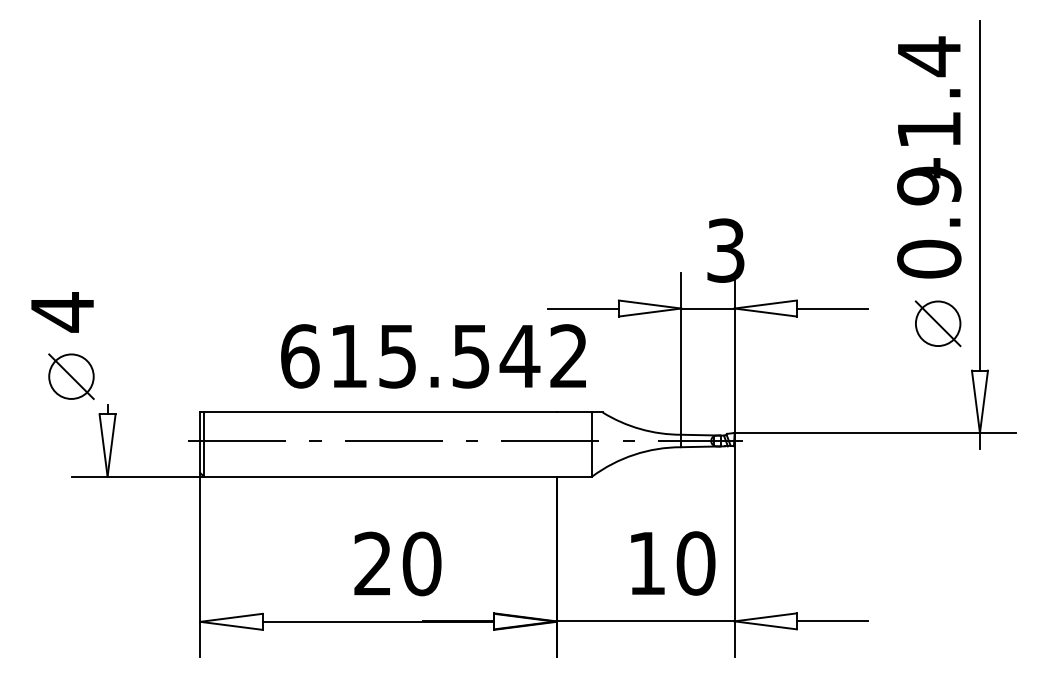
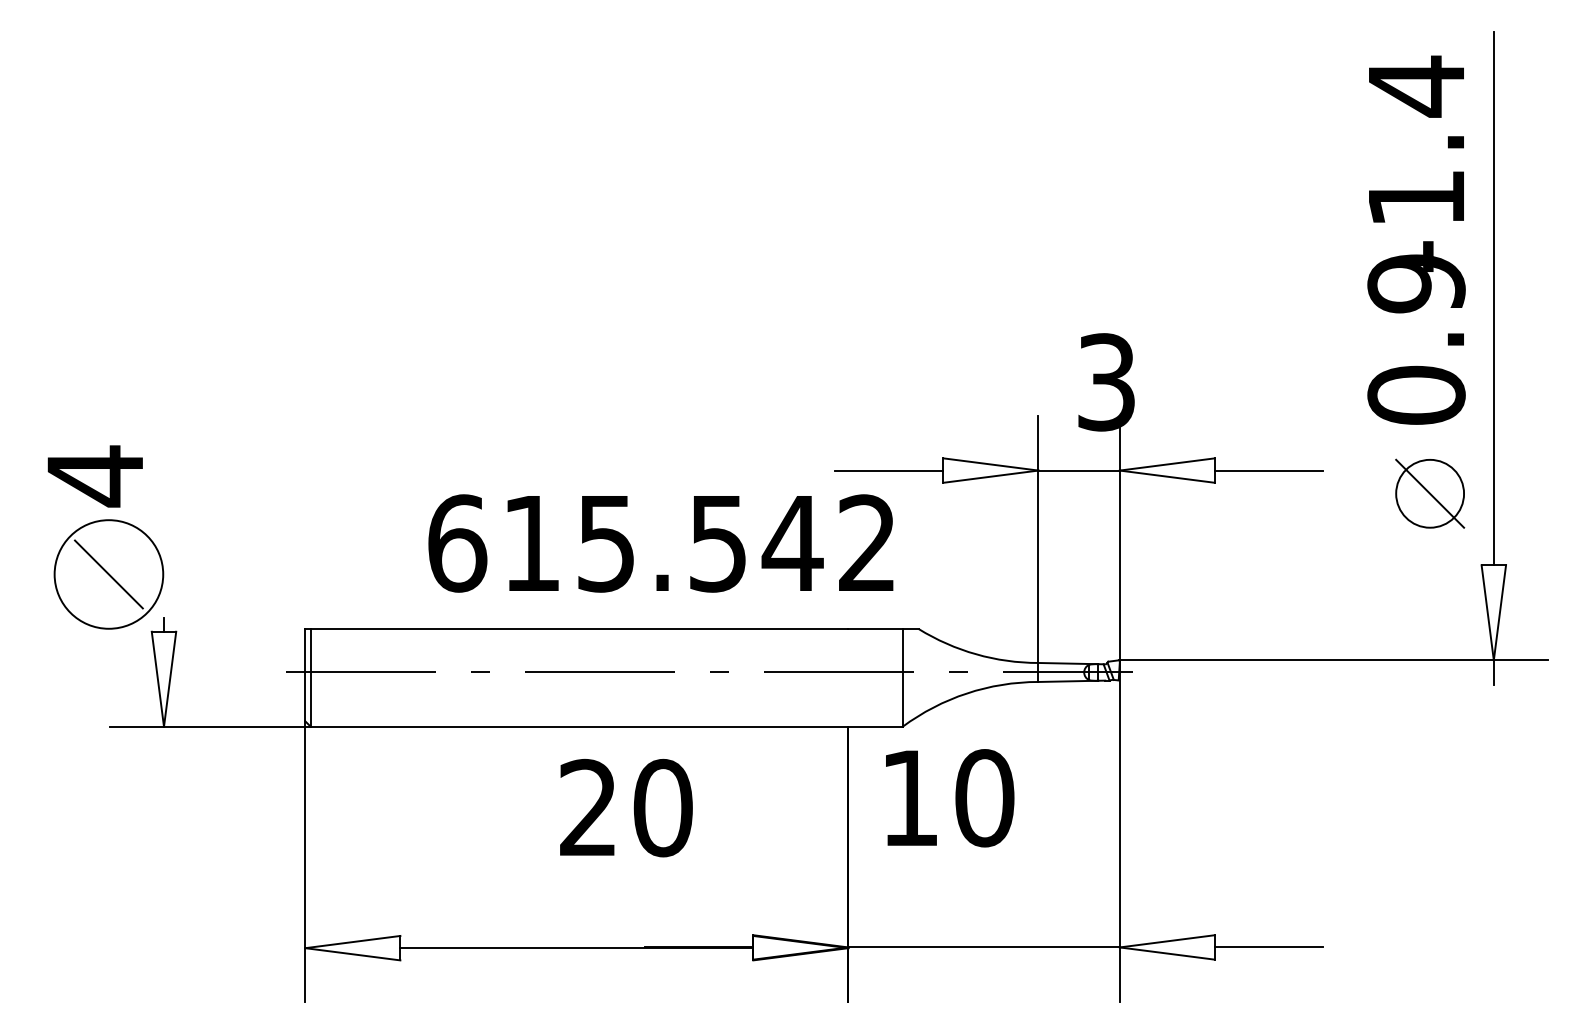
circle: (71, 376) -> (108, 574), size x1.6
text: (397, 563) -> (625, 807), moved
text: (673, 563) -> (950, 798), moved

